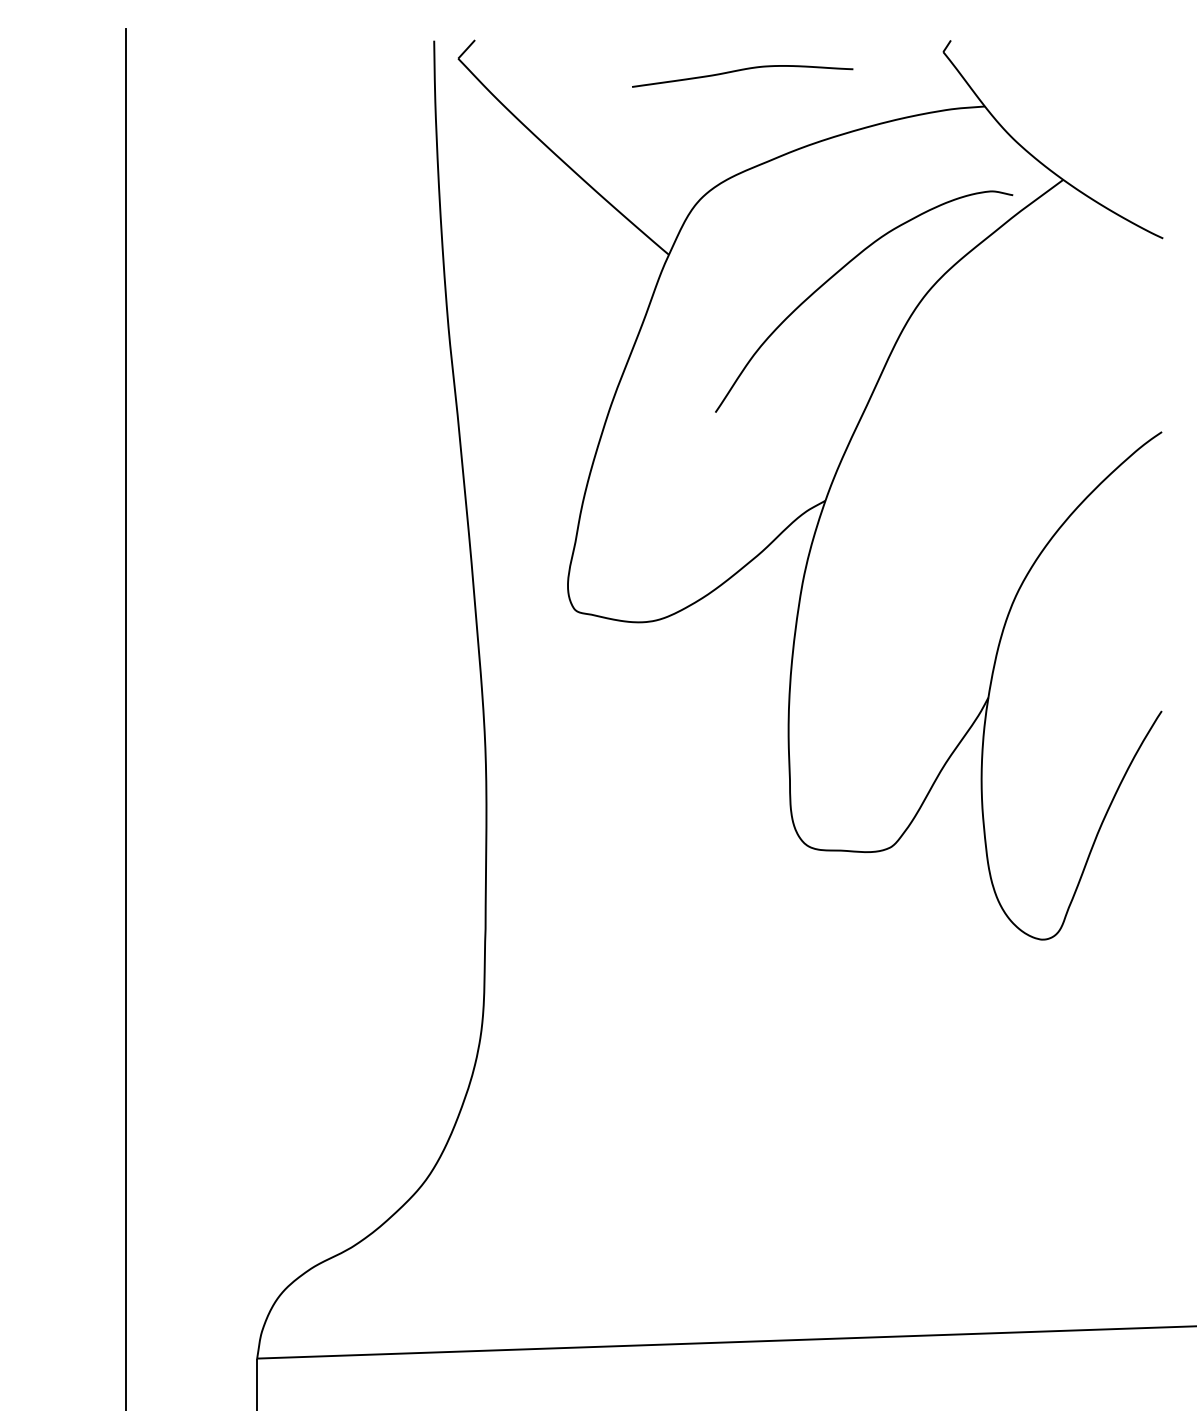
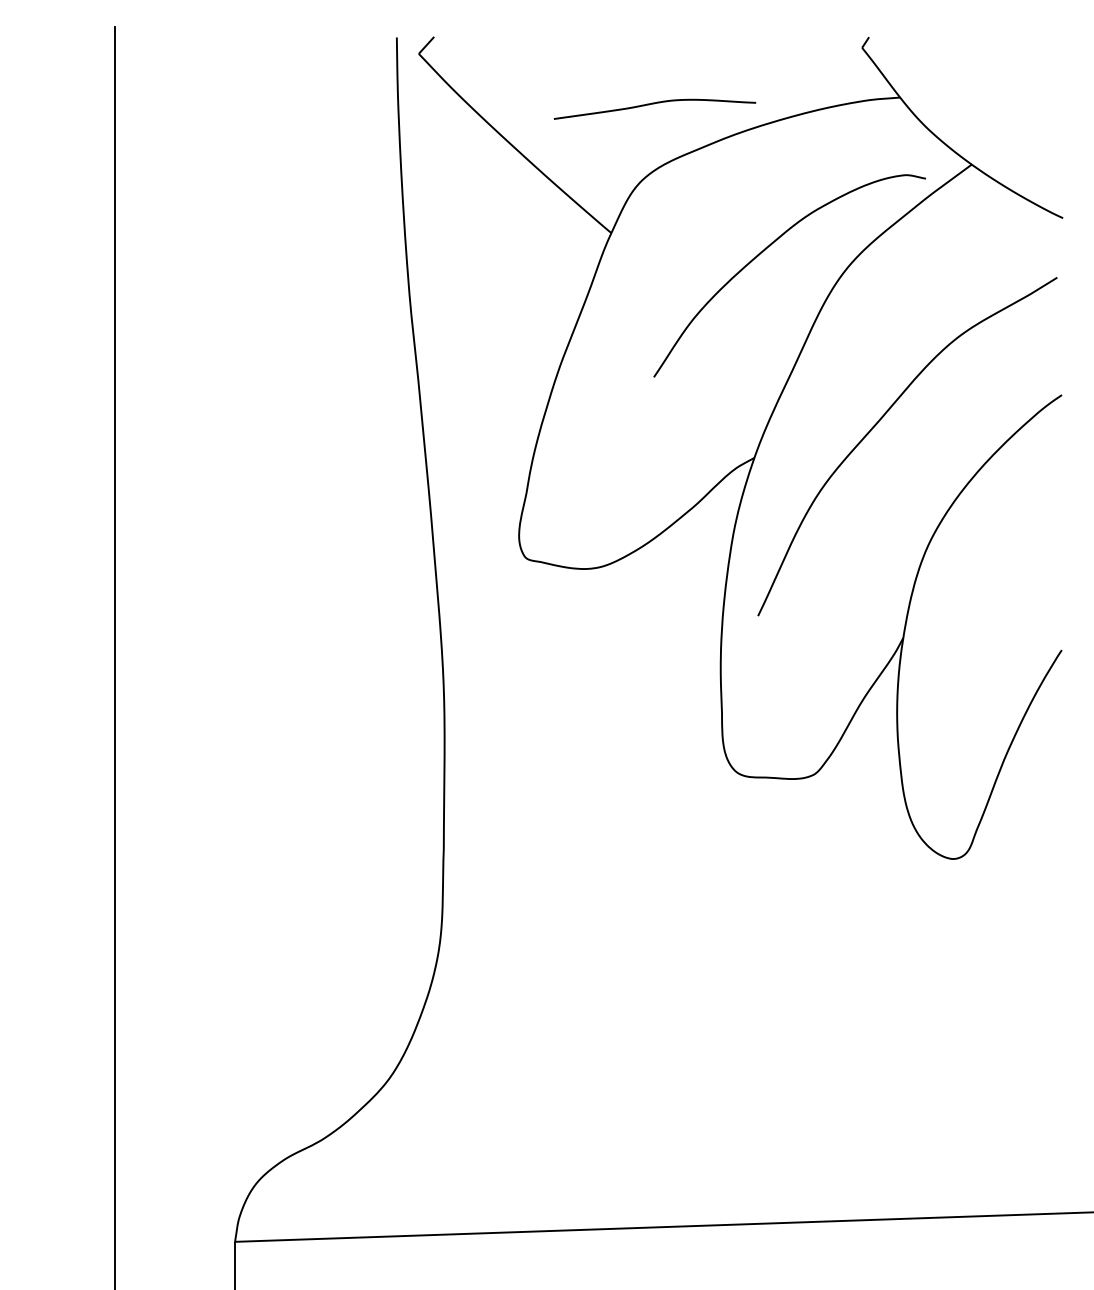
curve: (739, 71) -> (652, 104), moved
curve: (962, 461) -> (879, 422), added

